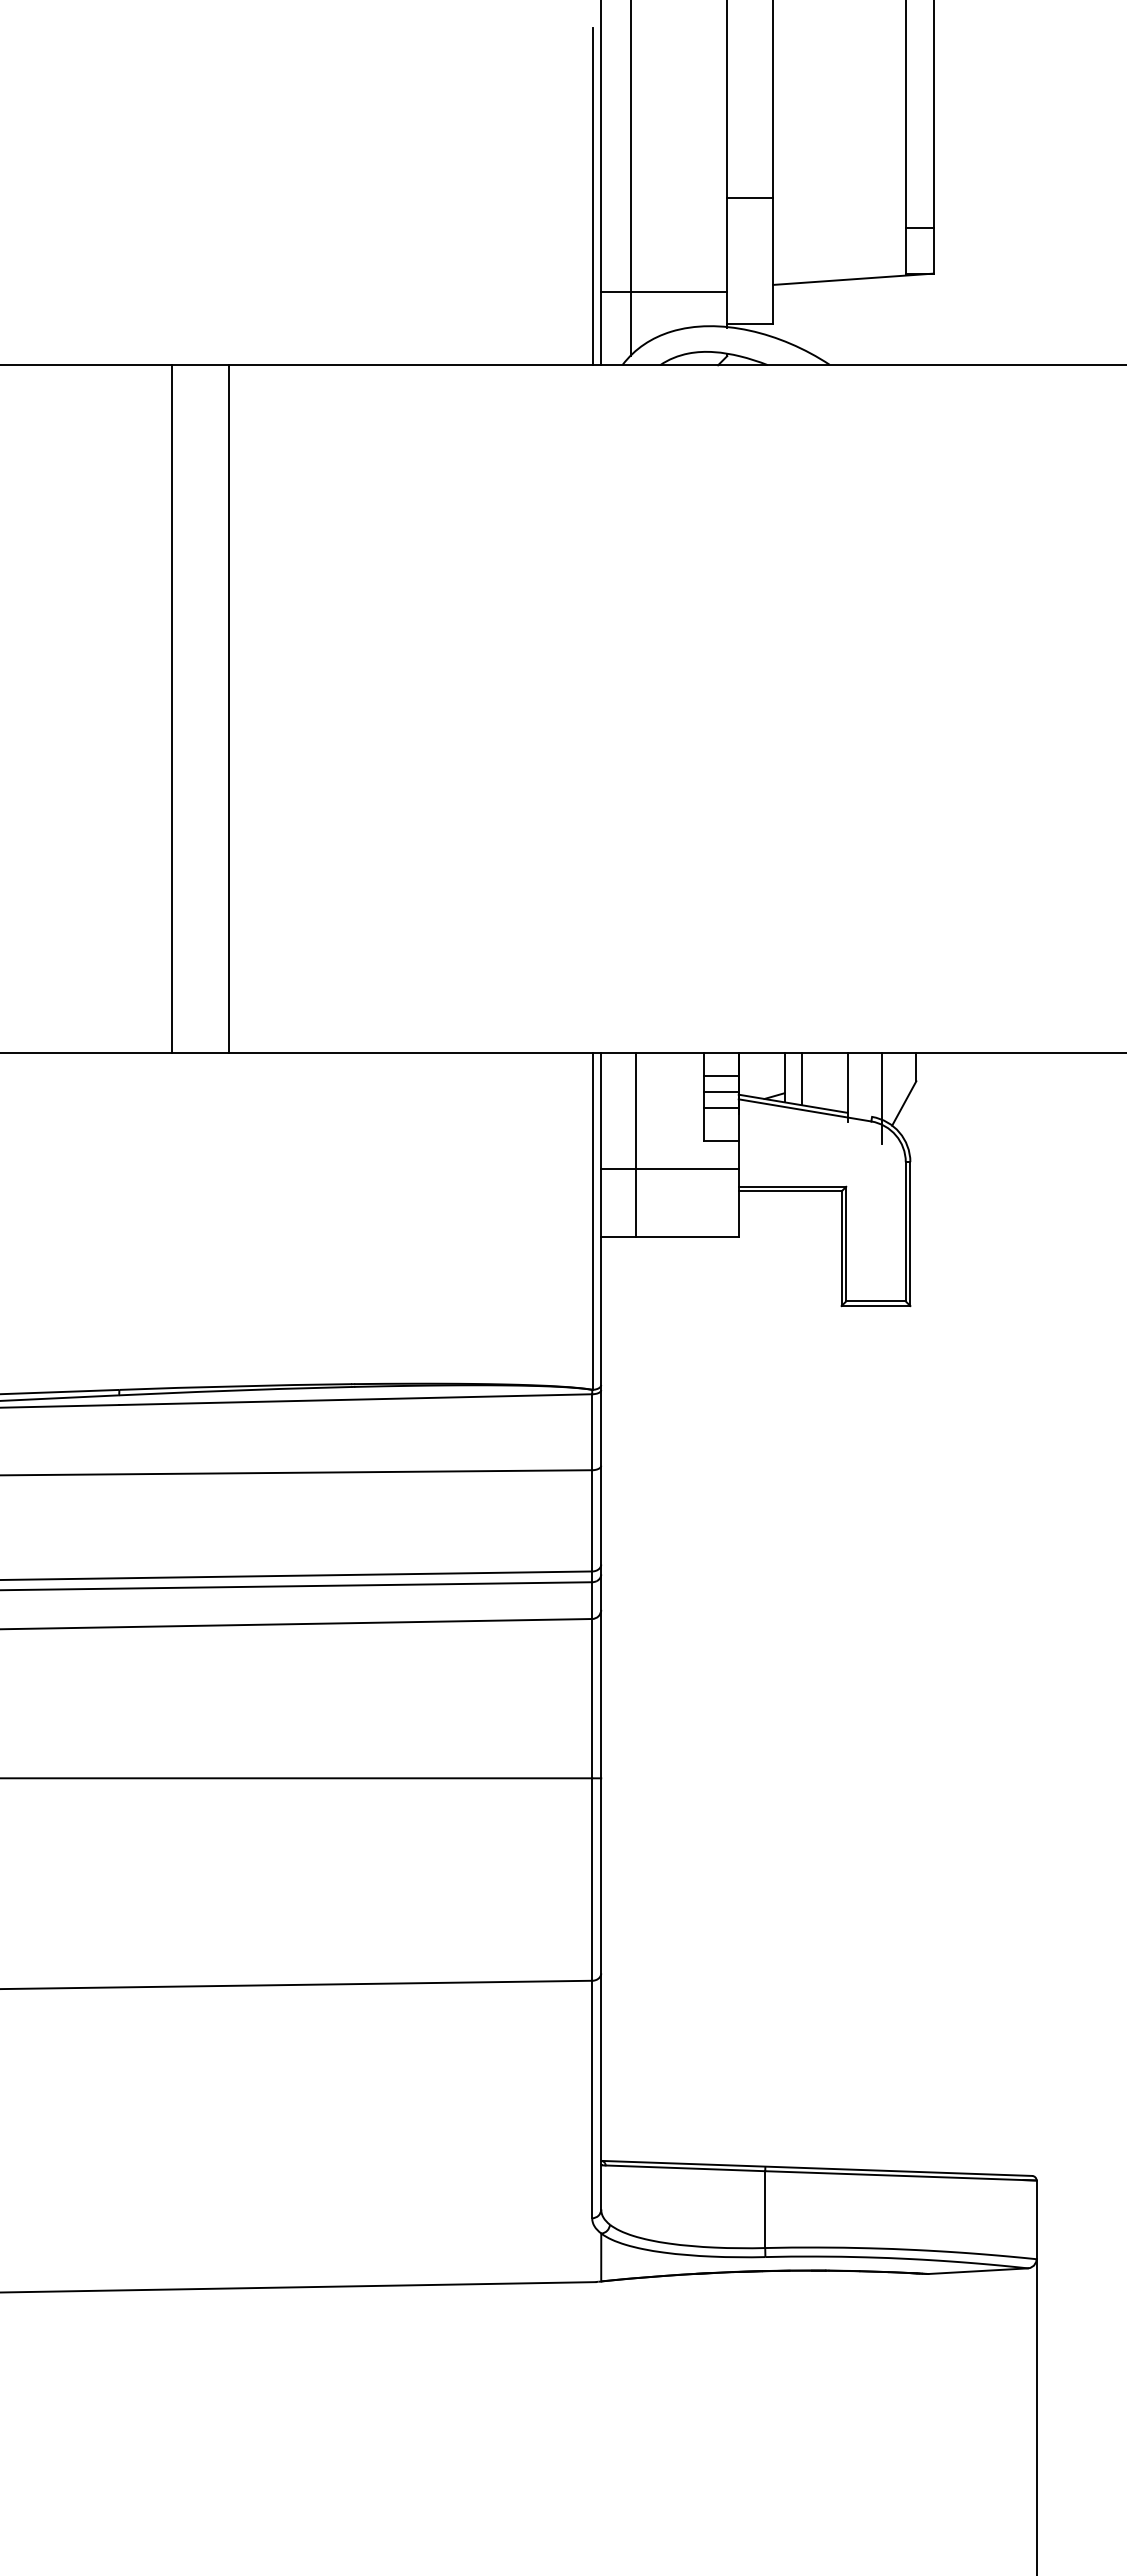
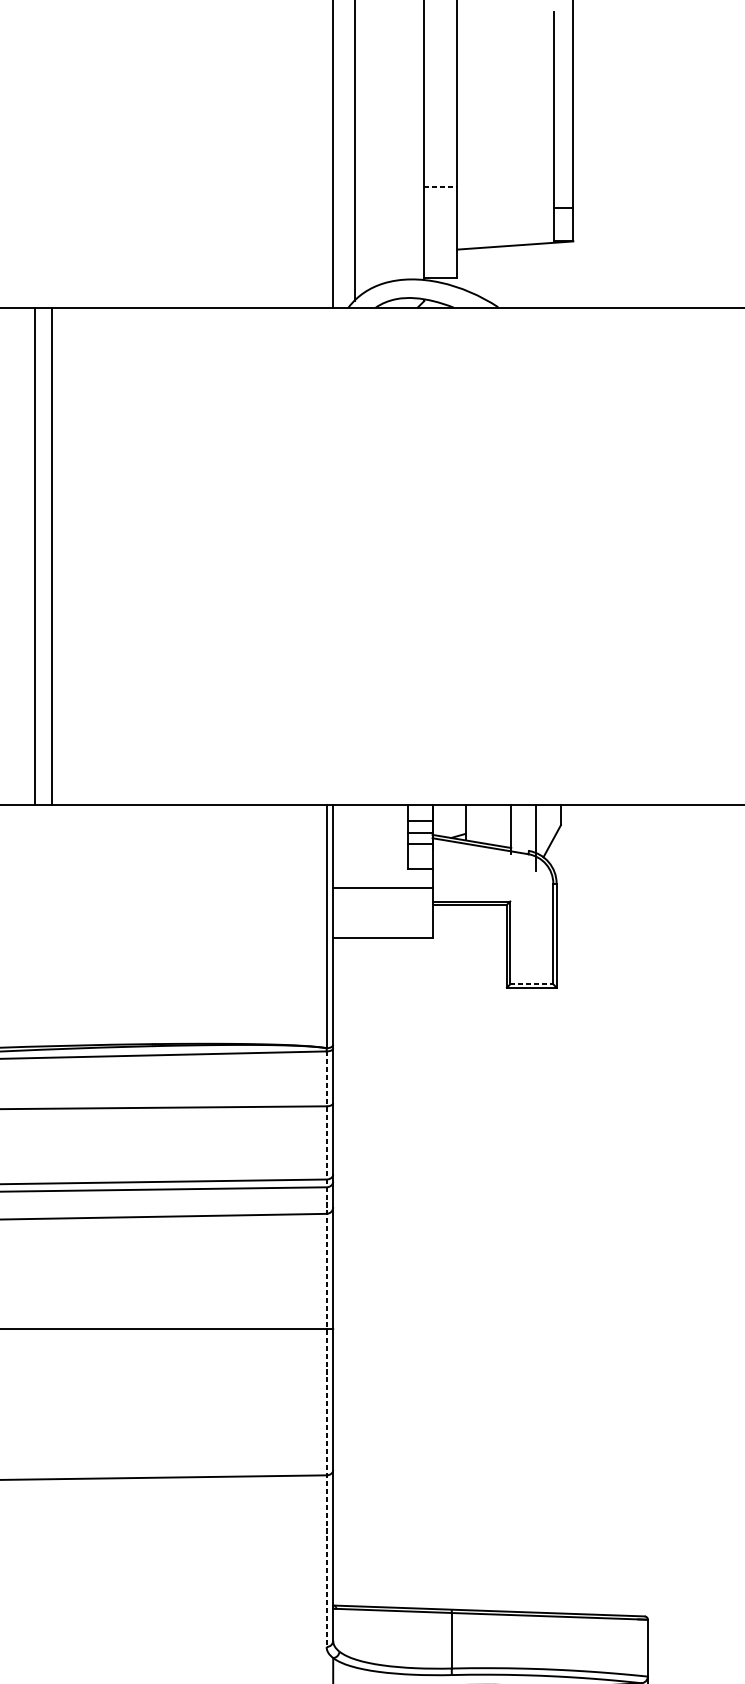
line: (592, 196) -> (326, 185), removed
line: (750, 198) -> (441, 187), solid -> dashed
line: (664, 291) -> (378, 254), removed
line: (172, 708) -> (52, 555), moved
line: (229, 708) -> (35, 555), moved
line: (801, 1078) -> (477, 823), removed
line: (635, 1144) -> (357, 870), removed
line: (875, 1301) -> (531, 984), solid -> dashed
line: (592, 1806) -> (326, 1349), solid -> dashed

